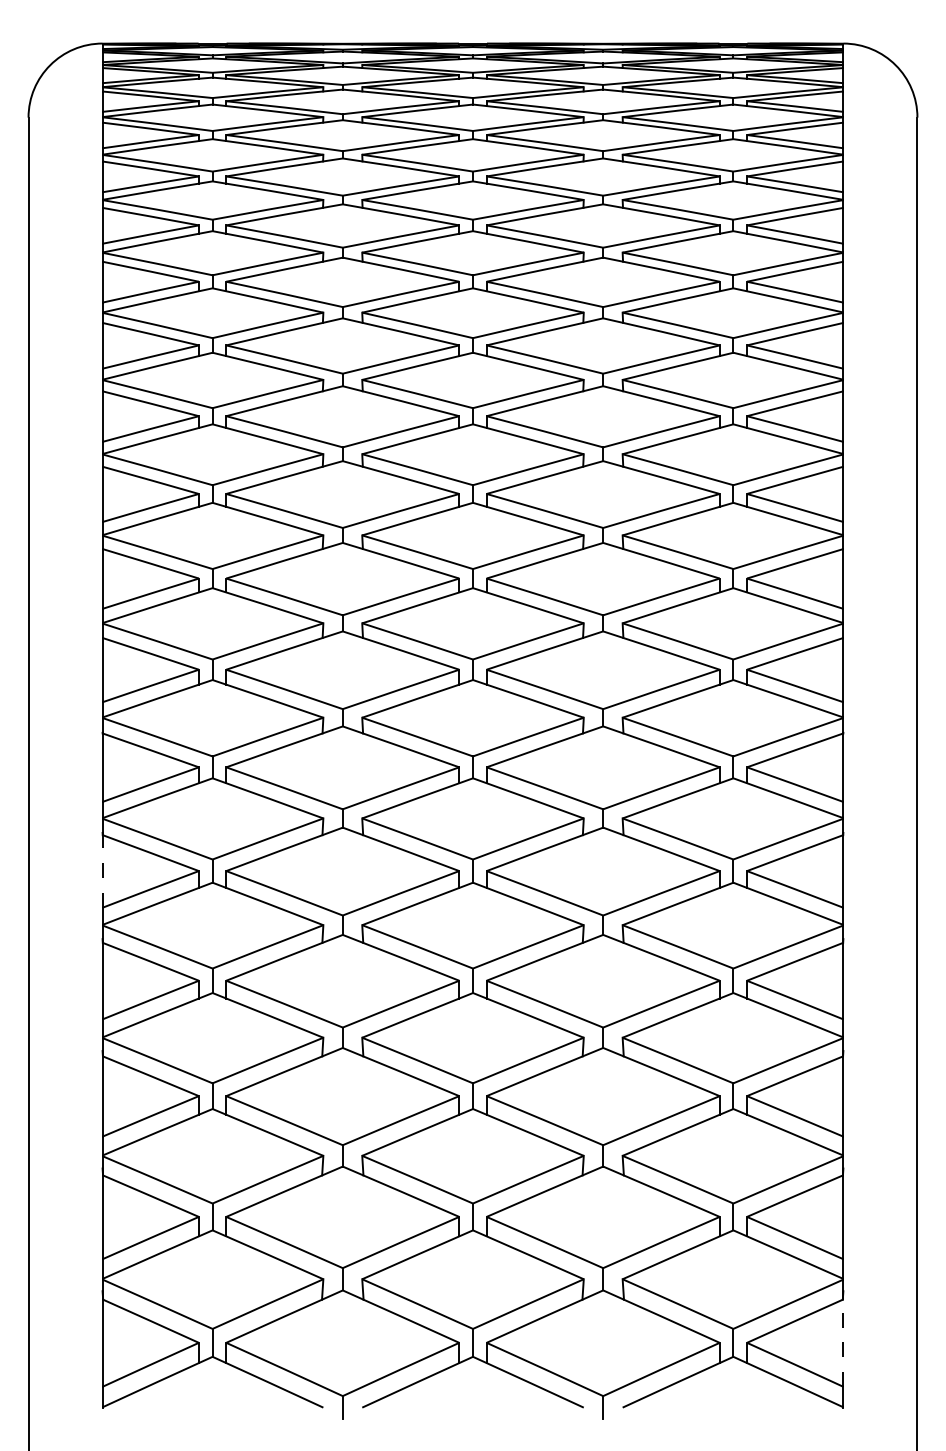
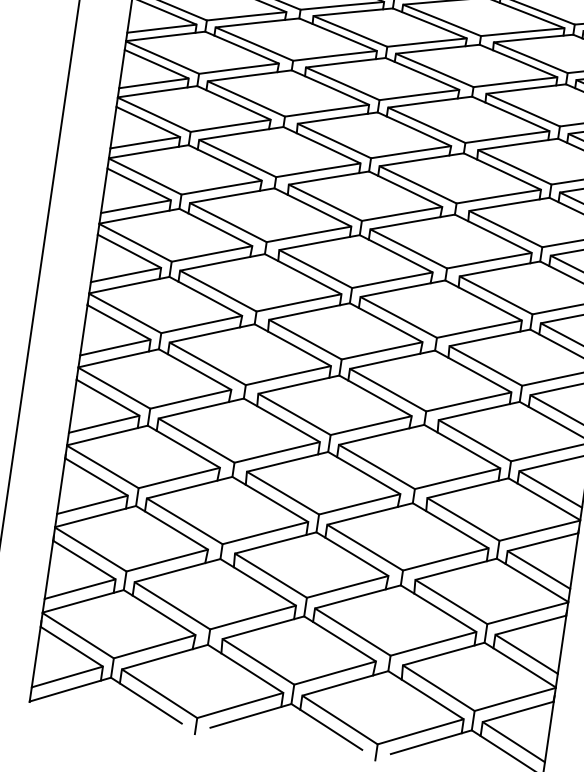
line: (102, 870) -> (83, 329), dashed -> solid
line: (843, 1343) -> (549, 732), dashed -> solid

